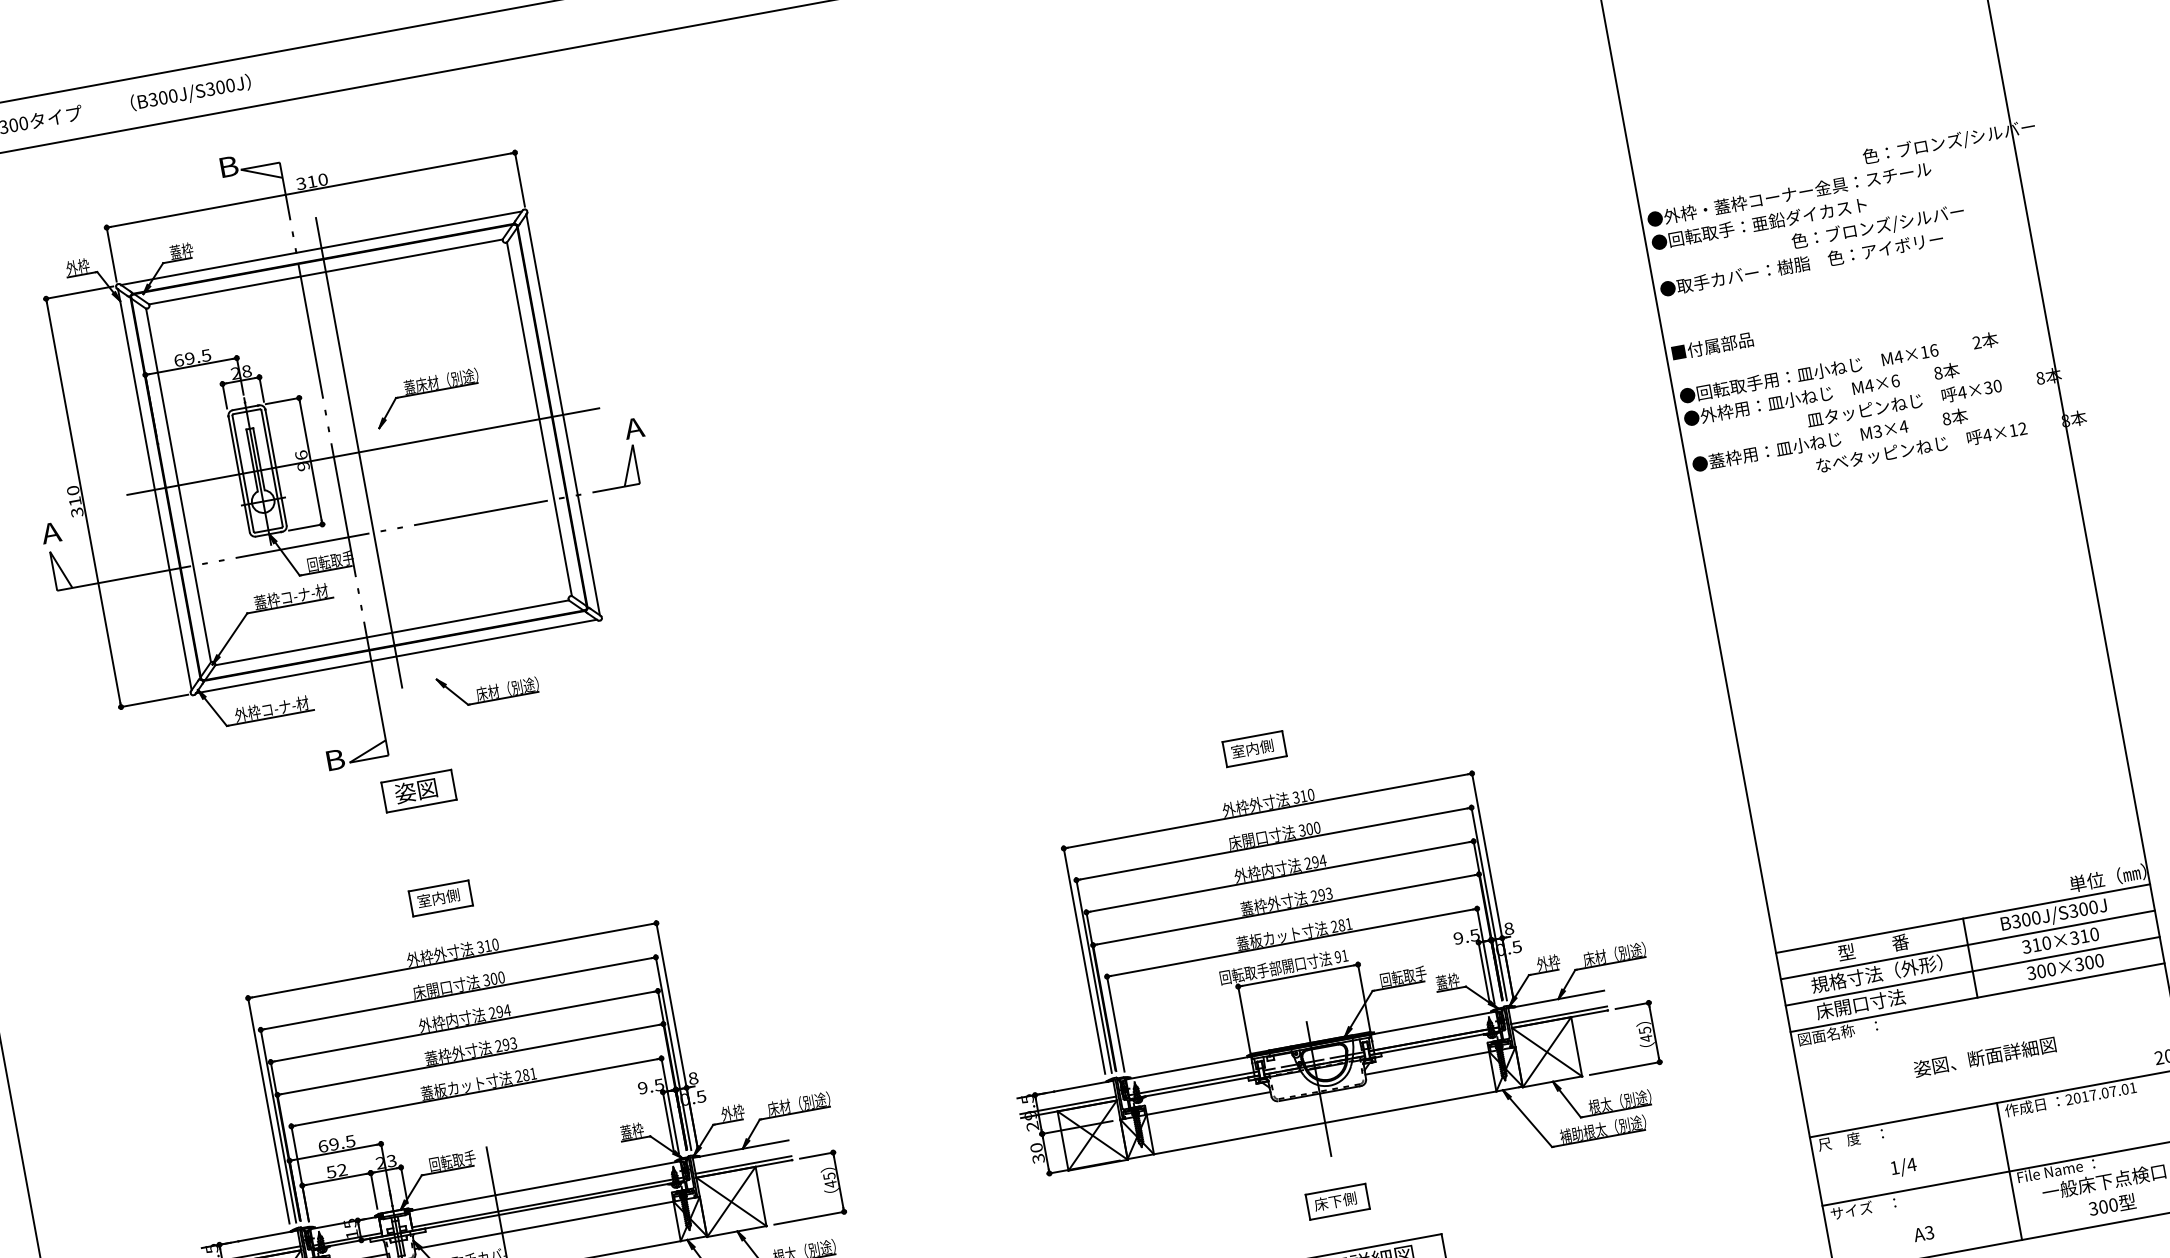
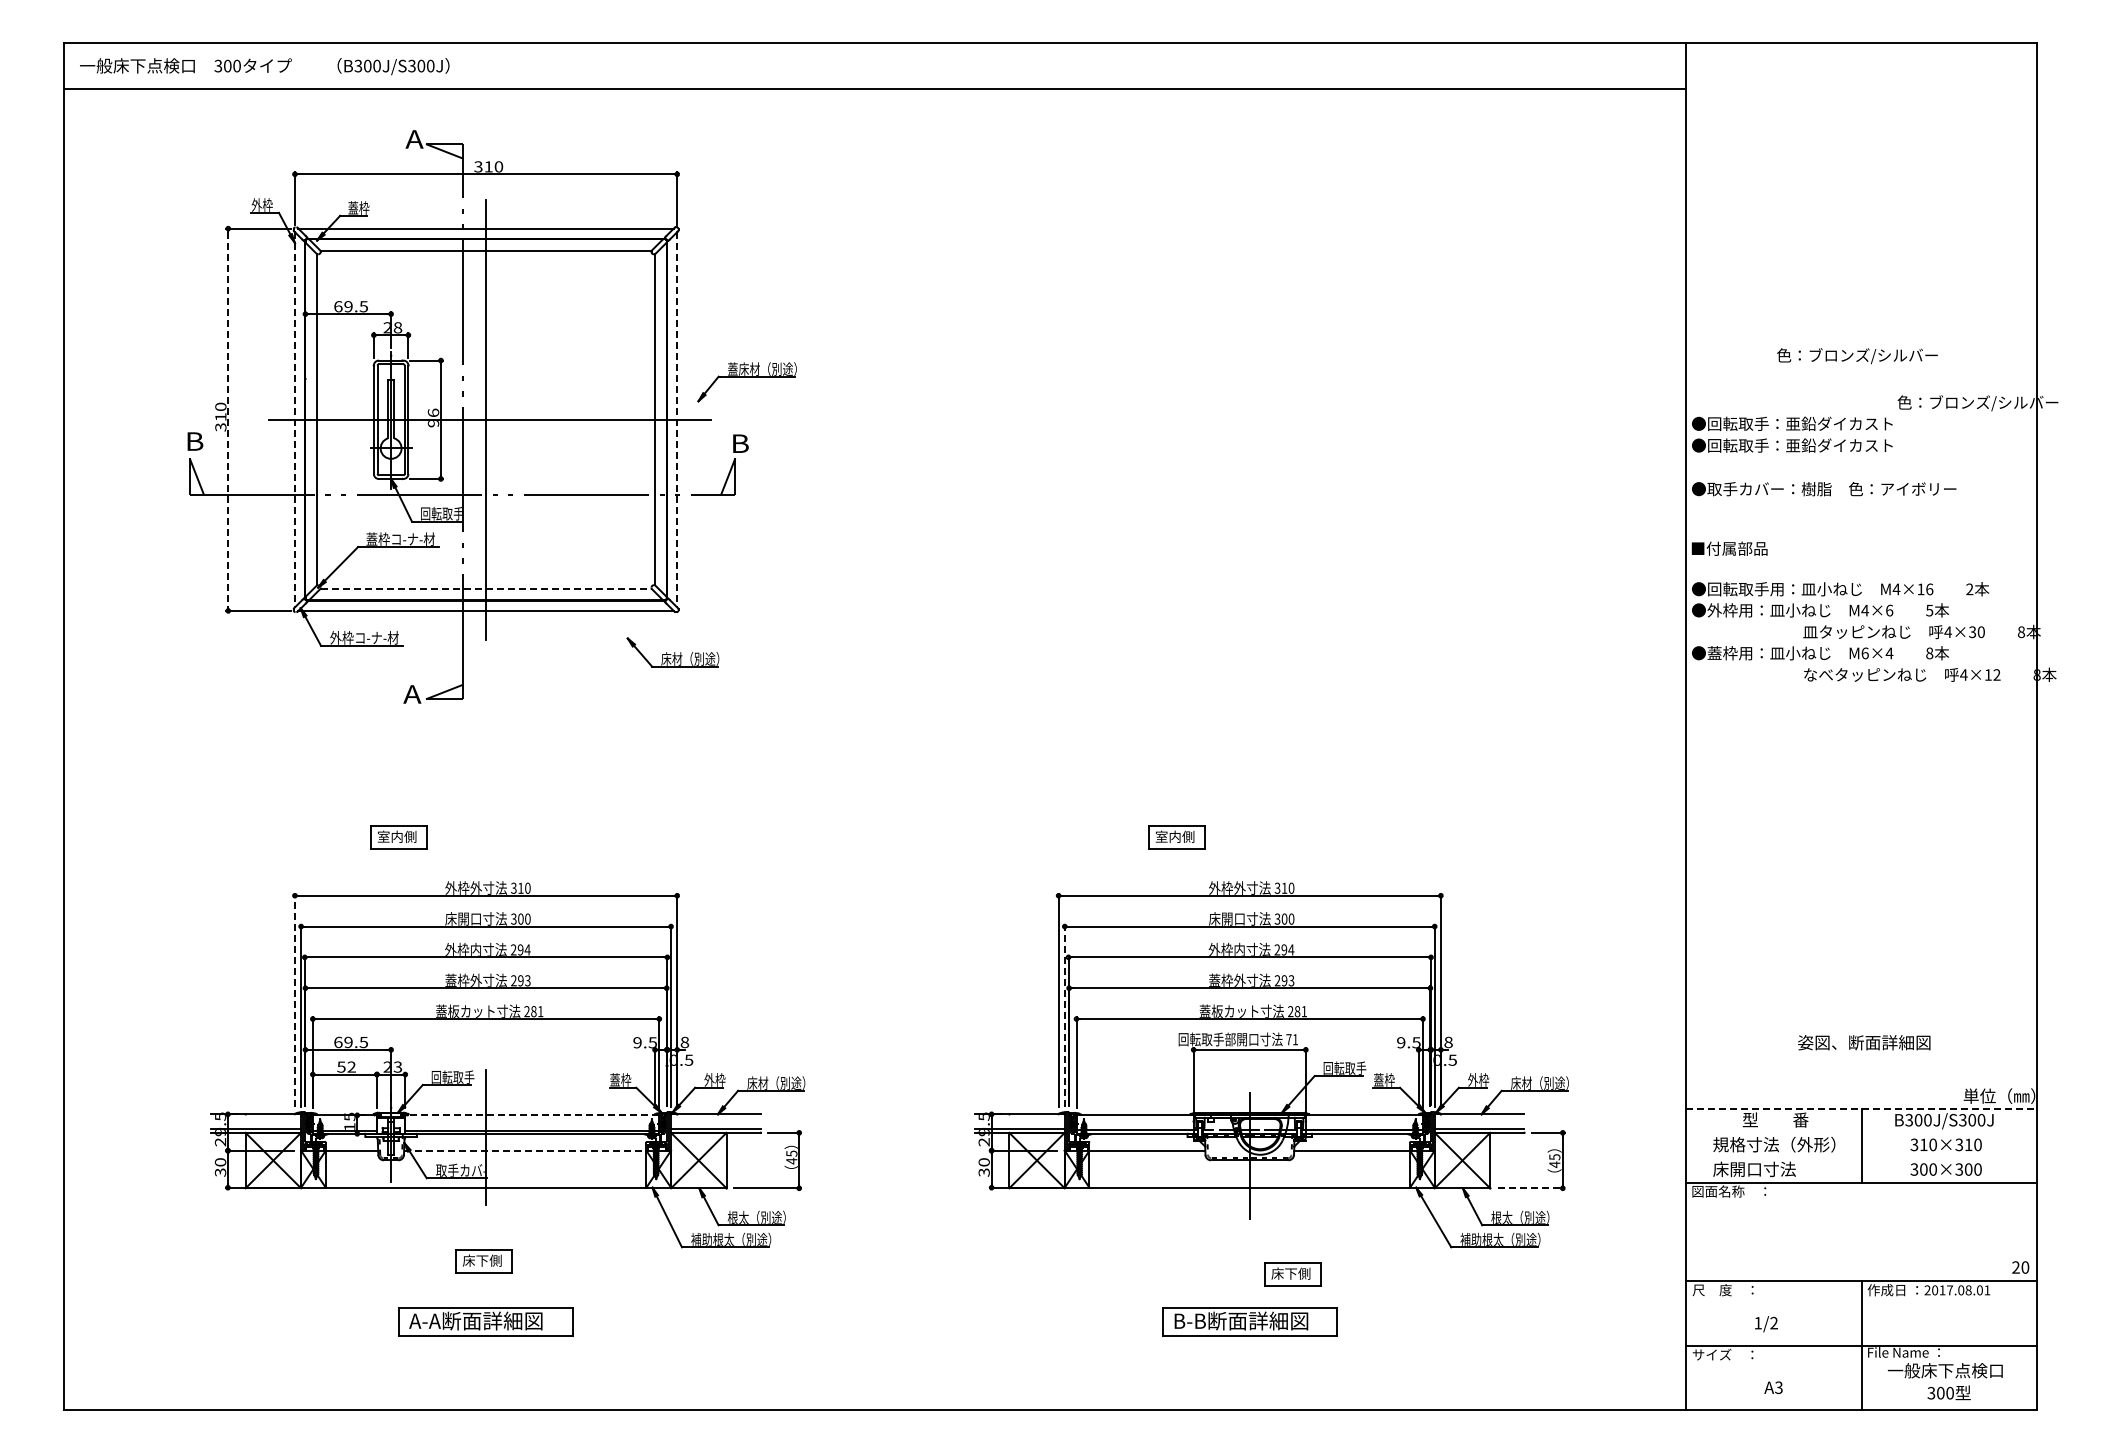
text: (227, 167) -> (414, 139), B -> A
text: (1797, 192) -> (1832, 423), ●外枠・蓋枠コーナー金具：スチール -> ●回転取手：亜鉛ダイカスト
text: (1878, 227) -> (1857, 356), moved
text: (1938, 373) -> (1929, 610), 8 -> 5
part: (426, 398) -> (746, 382), moved
line: (563, 414) -> (677, 419), solid -> dashed
text: (634, 428) -> (739, 443), A -> B
text: (1877, 431) -> (1864, 653), M3×4 -> M6×4
line: (154, 489) -> (294, 419), solid -> dashed
line: (84, 503) -> (228, 420), solid -> dashed
text: (50, 532) -> (193, 441), A -> B
line: (392, 632) -> (486, 588), solid -> dashed
part: (487, 685) -> (672, 652), moved
part: (1254, 749) -> (1176, 837), moved
text: (334, 760) -> (412, 694), B -> A
part: (418, 791) -> (483, 736), removed
part: (440, 898) -> (398, 837), moved
line: (1963, 918) -> (1861, 1108), solid -> dashed
line: (1967, 945) -> (1861, 1133), removed
text: (1337, 956) -> (1288, 1039), 91 -> 71
line: (1972, 971) -> (1861, 1158), removed
line: (1093, 975) -> (1064, 1015), solid -> dashed
text: (1985, 1056) -> (1864, 1042), moved
line: (1626, 1068) -> (1531, 1188), solid -> dashed
text: (2112, 1091) -> (1968, 1290), 2017.07.01 -> 2017.08.01
line: (268, 1109) -> (294, 999), solid -> dashed
text: (1910, 1164) -> (1773, 1322), 1/4 -> 1/2
line: (543, 1186) -> (531, 1115), solid -> dashed
part: (1337, 1202) -> (1292, 1274), moved
line: (544, 1225) -> (525, 1150), solid -> dashed

